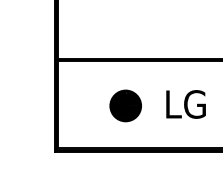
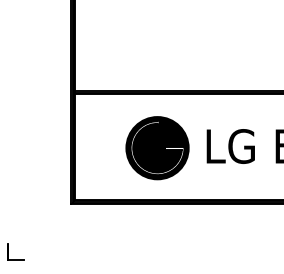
part: (125, 106) -> (157, 148), size x1.67

